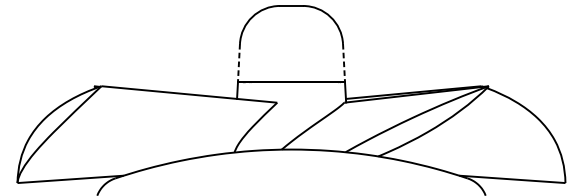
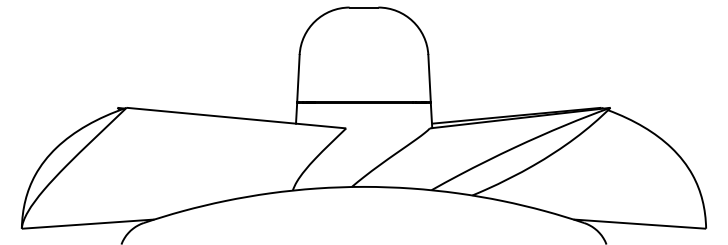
line: (239, 62) -> (298, 78), dashed -> solid
line: (343, 62) -> (429, 78), dashed -> solid

